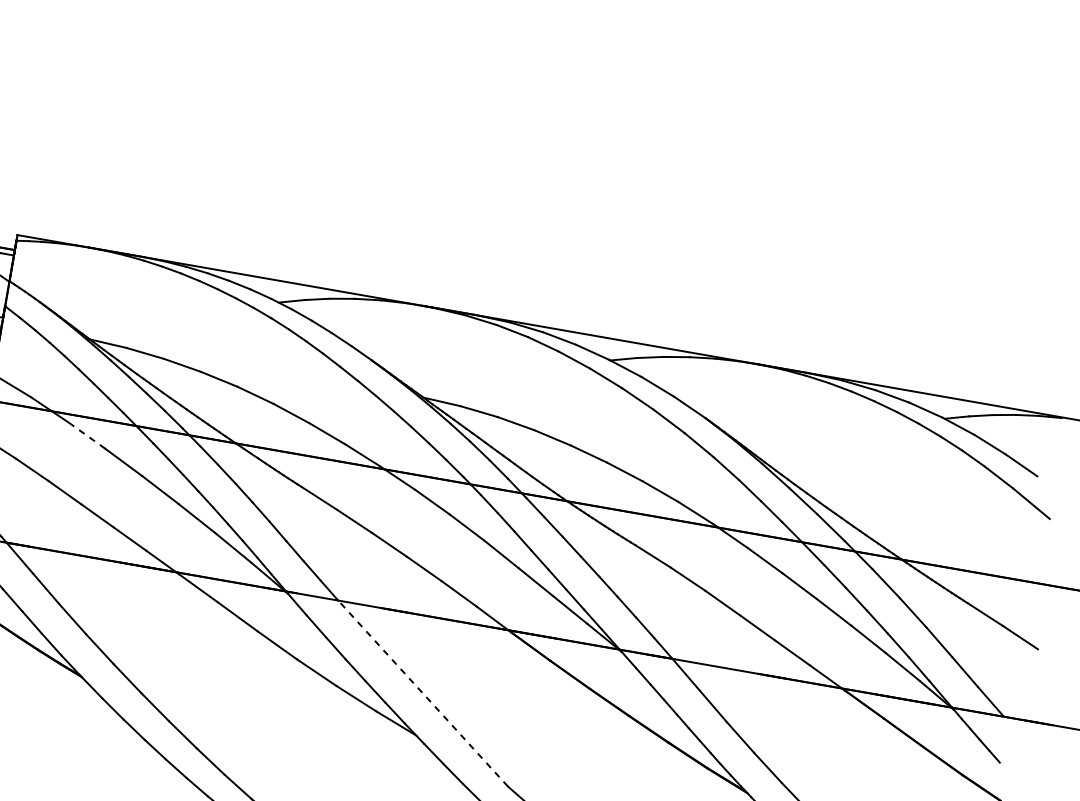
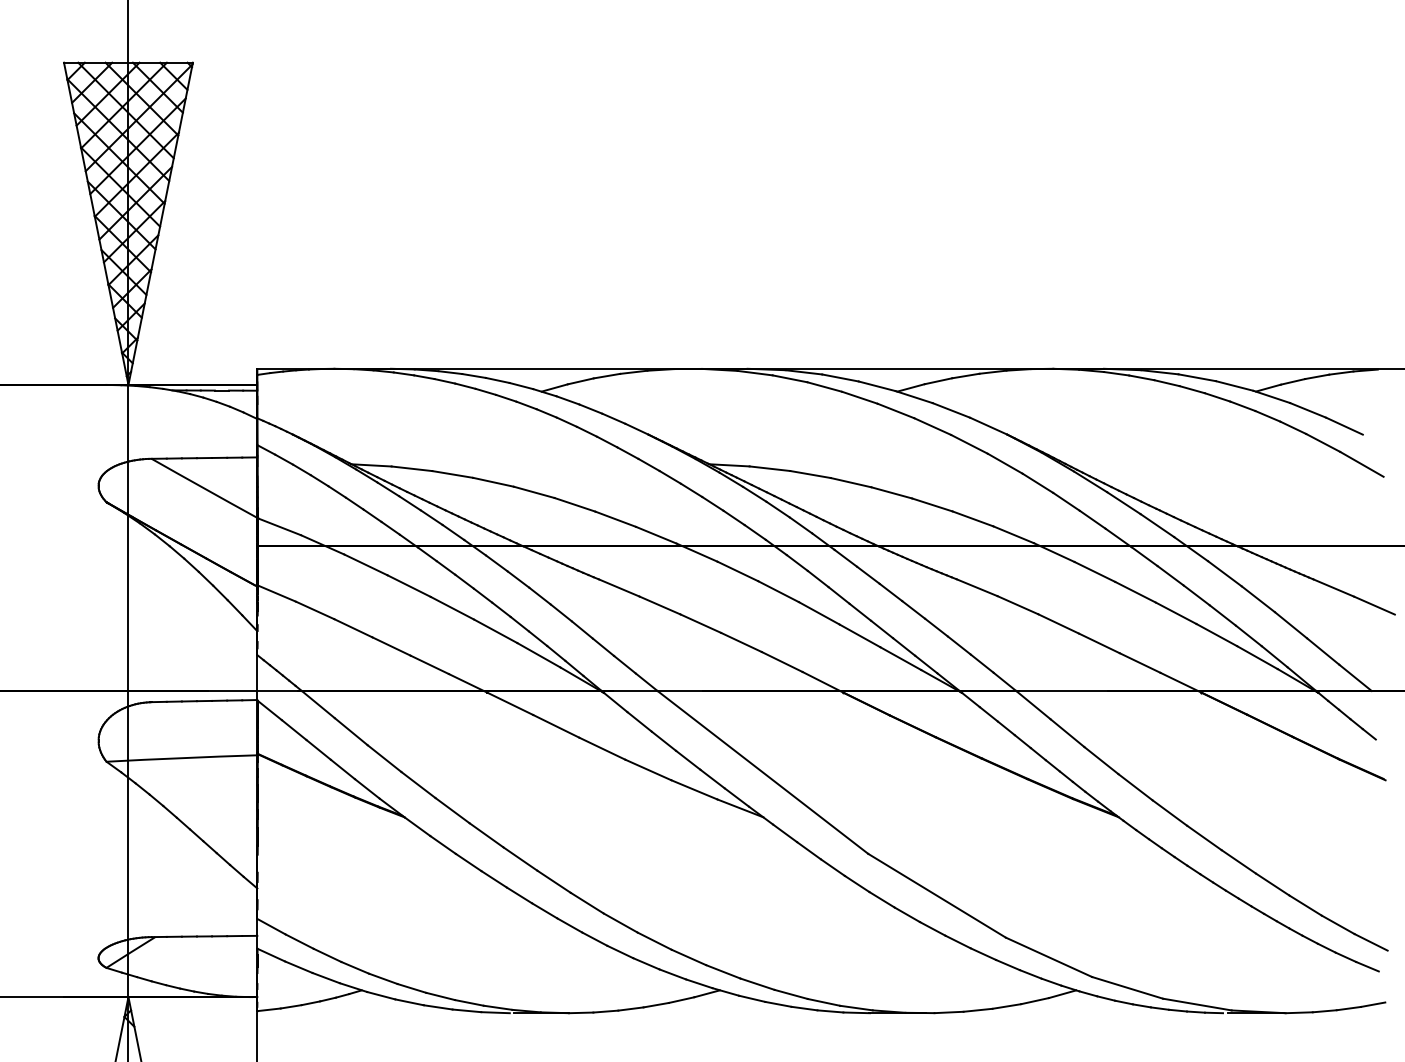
line: (86, 435) -> (365, 564), dashed -> solid
line: (422, 693) -> (762, 772), dashed -> solid

